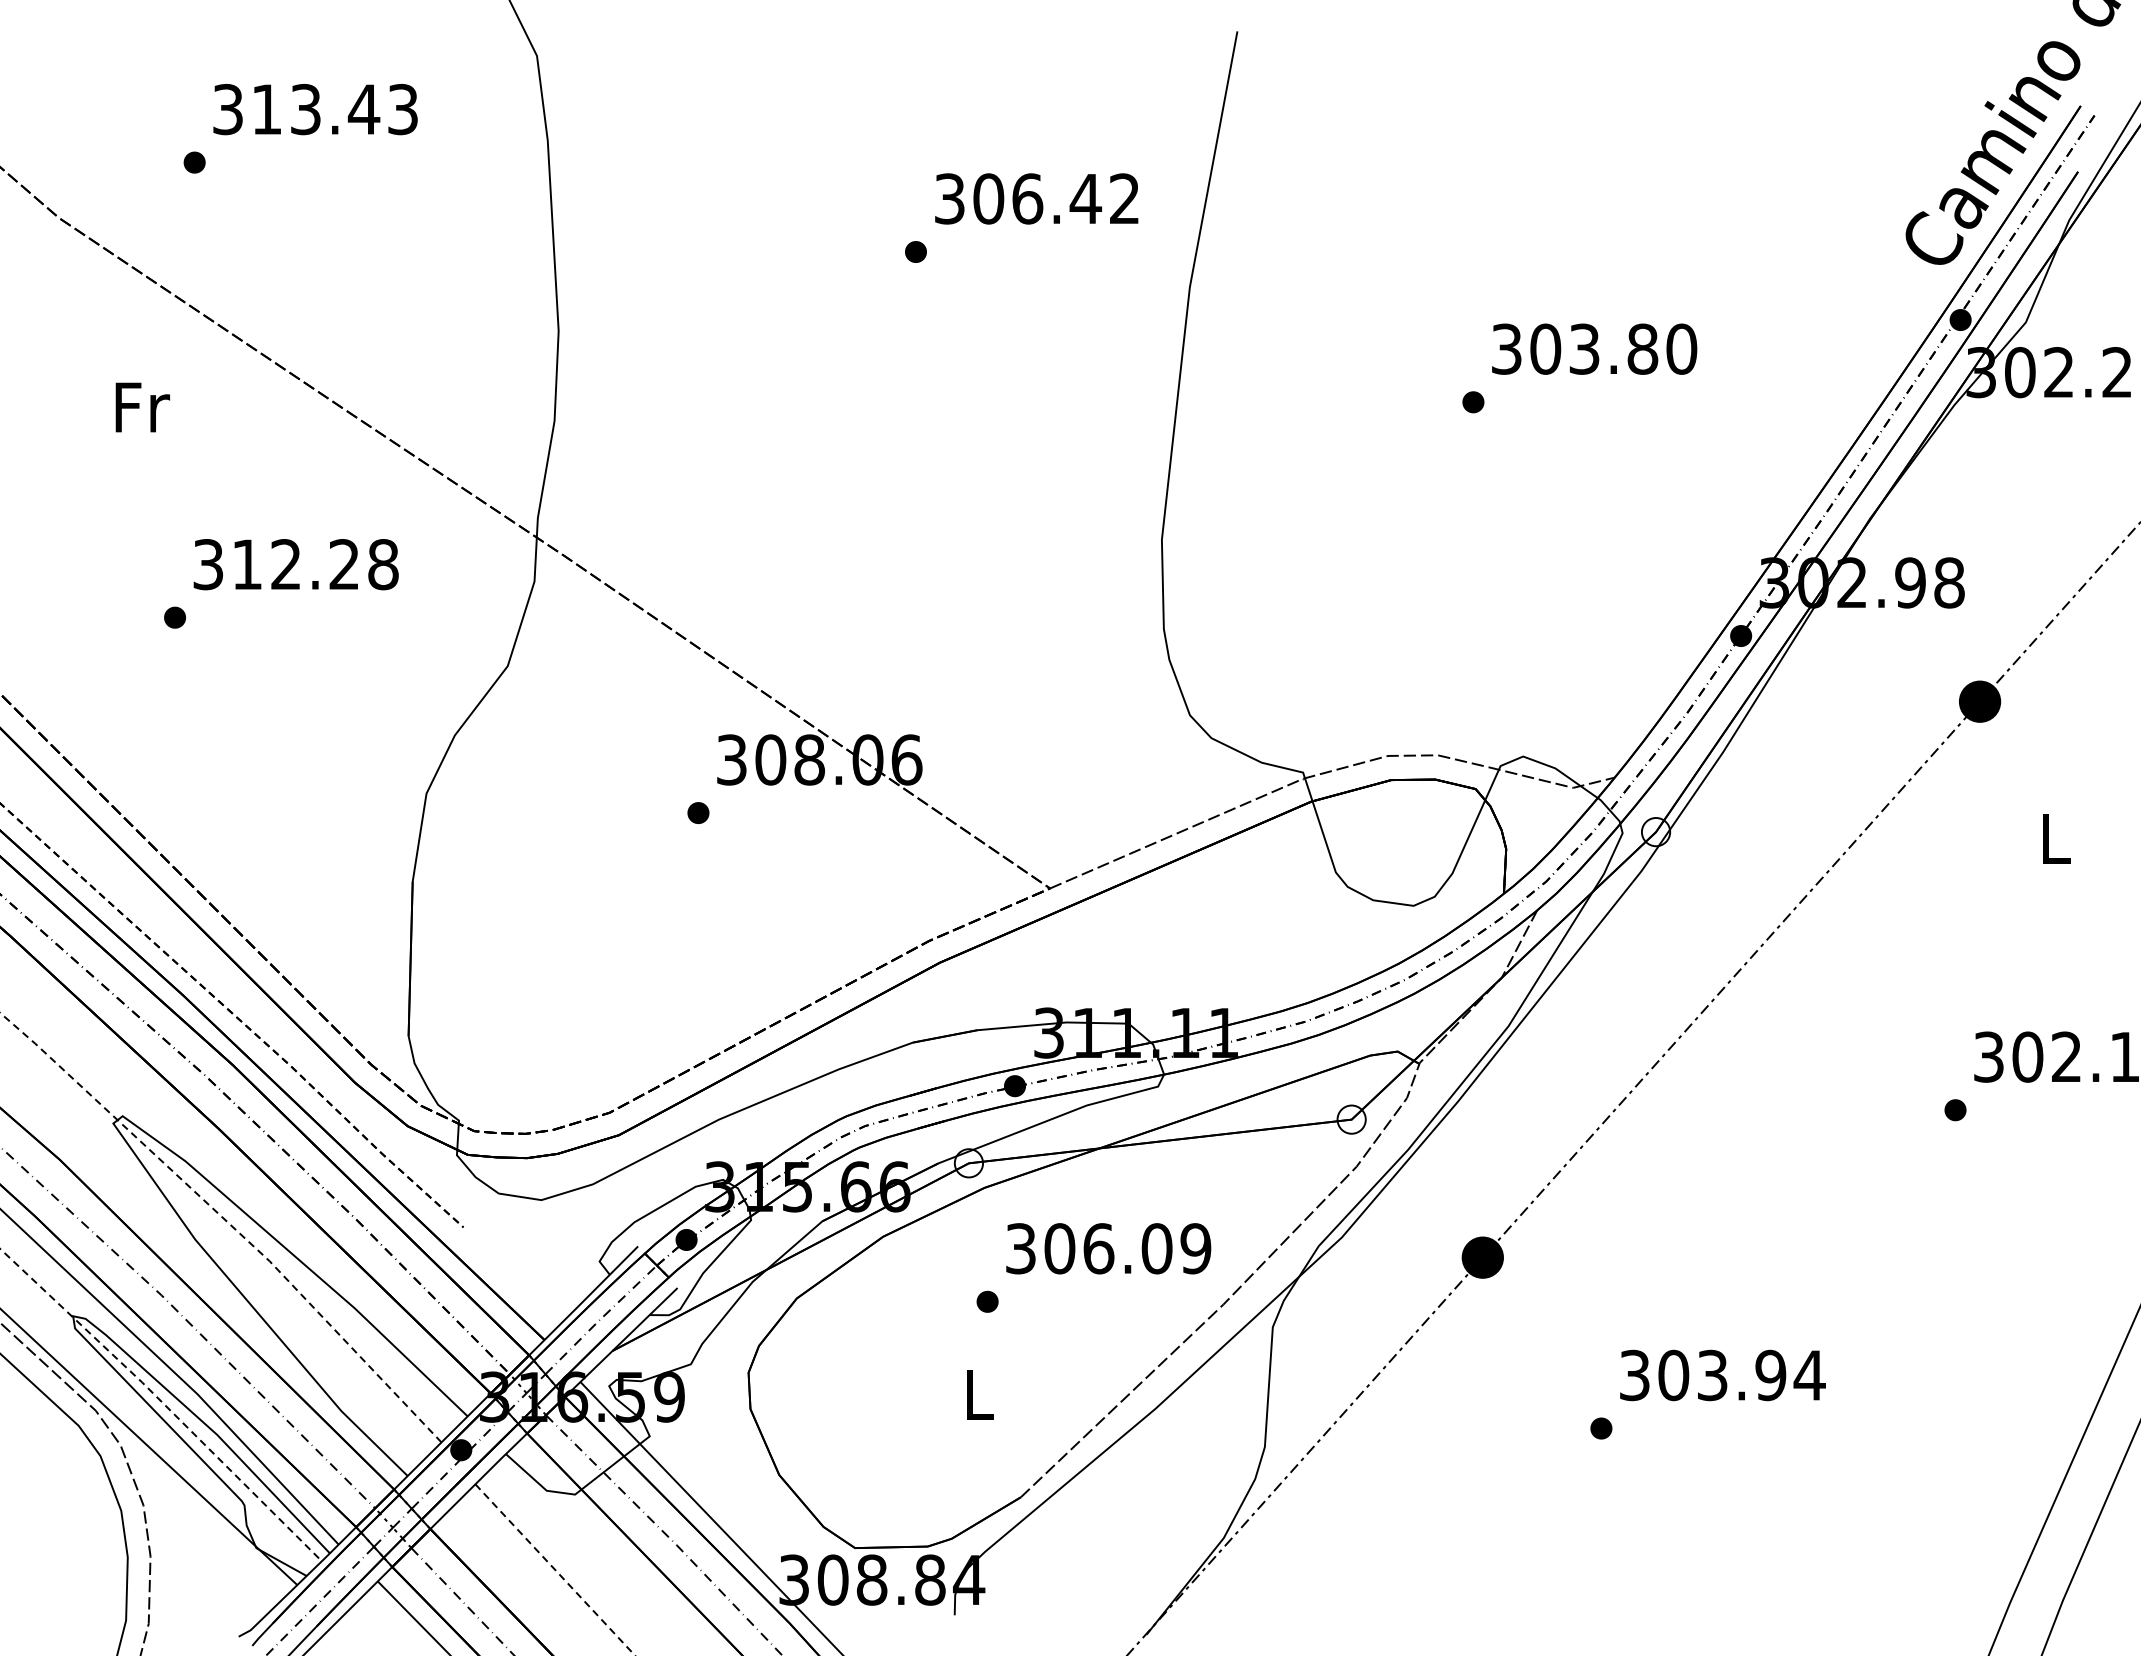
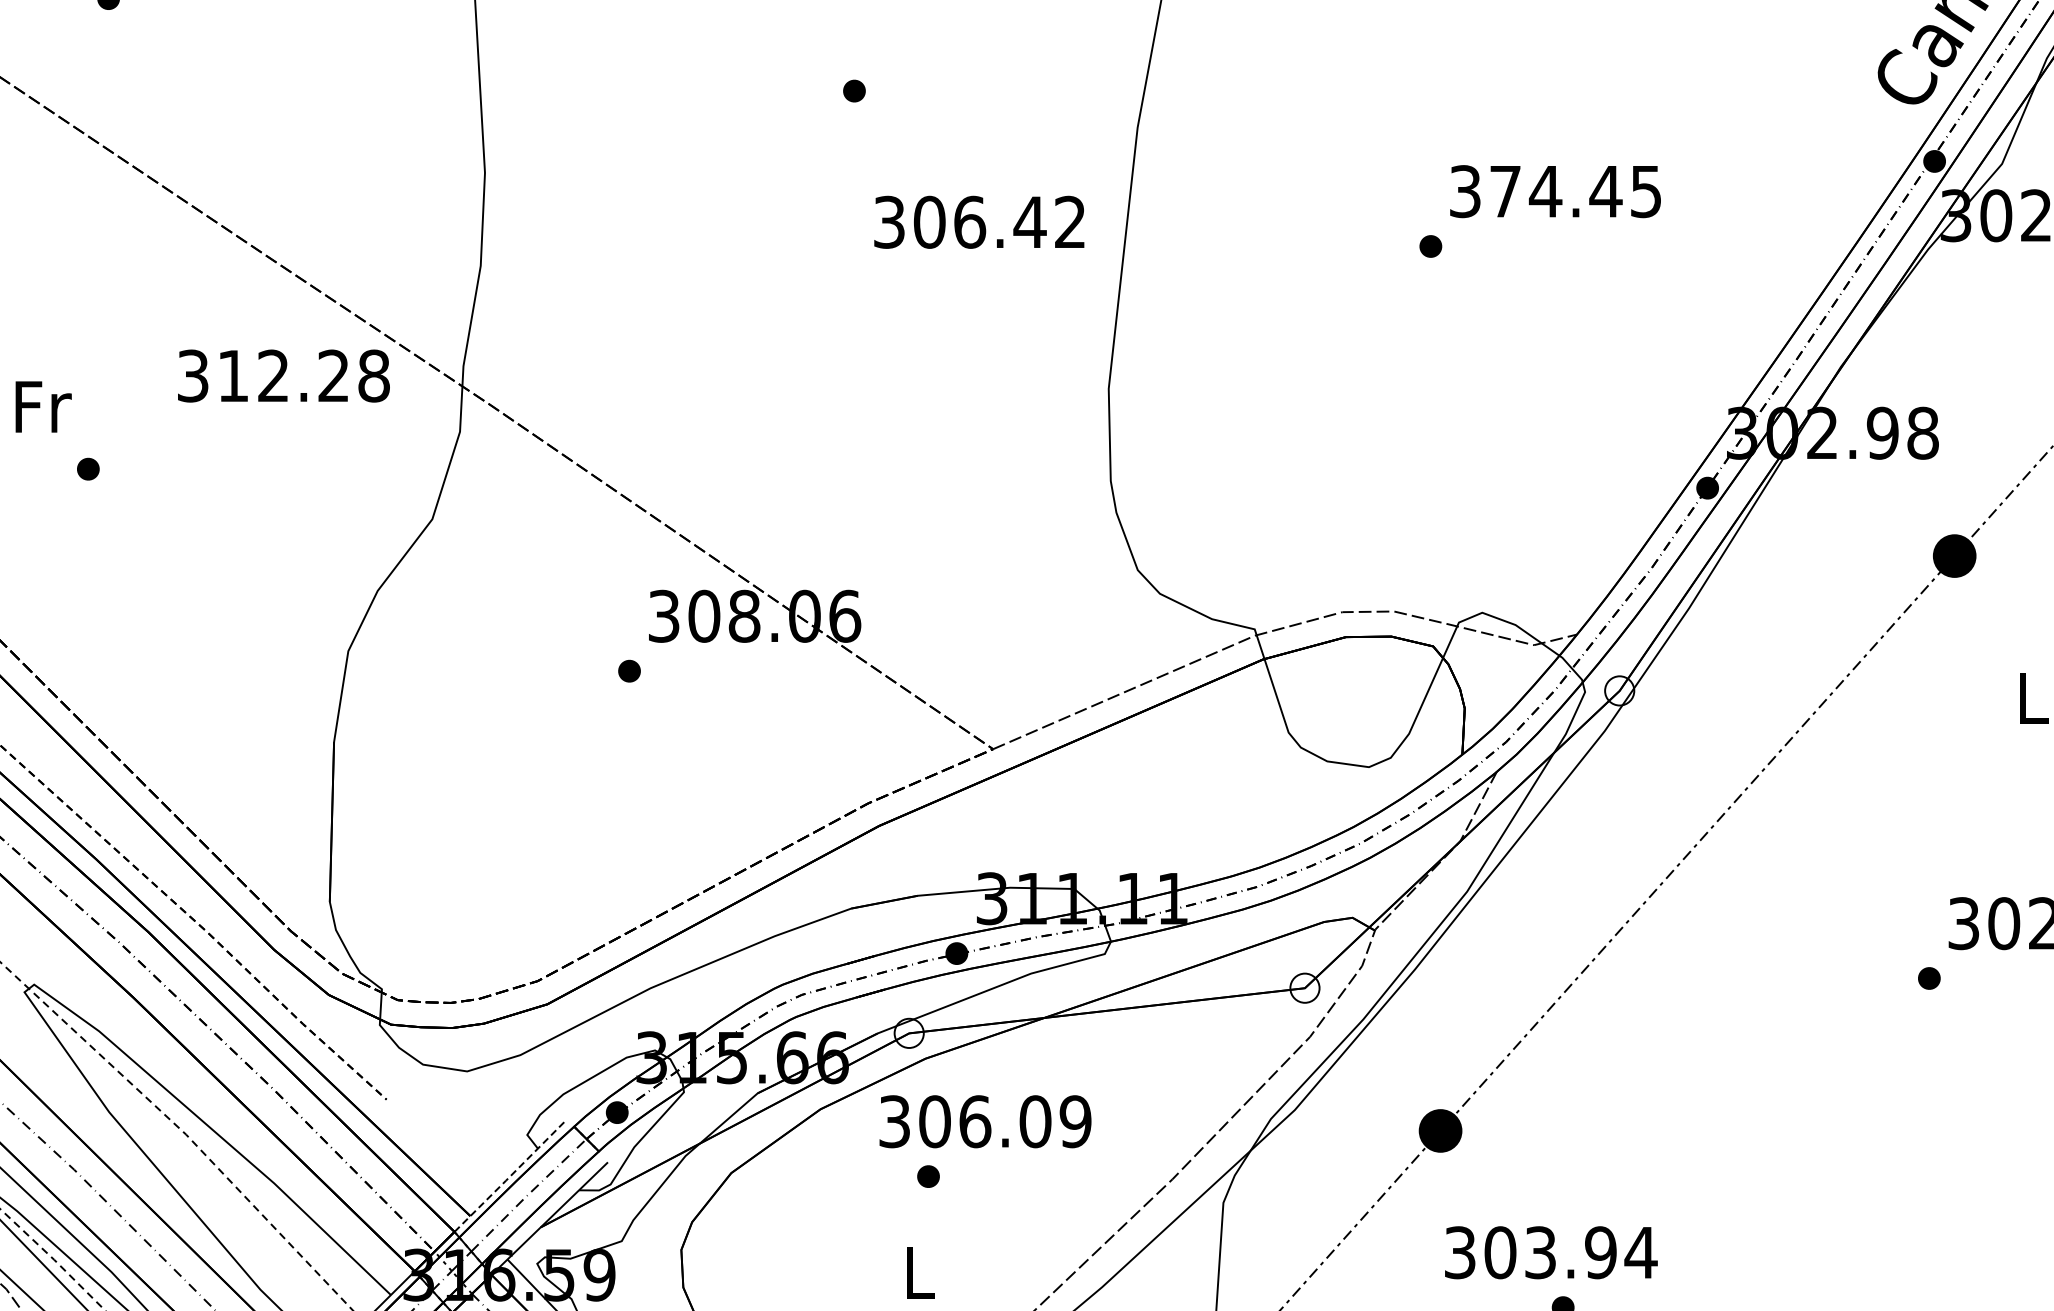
text: (1036, 198) -> (979, 221), moved
text: (1613, 348) -> (1575, 190), 303.80 -> 374.45
text: (142, 407) -> (43, 406), moved
text: (295, 564) -> (283, 375), moved
text: (1108, 1248) -> (985, 1121), moved
line: (583, 1301) -> (510, 1176), solid -> dashed
text: (1722, 1375) -> (1550, 1252), moved

